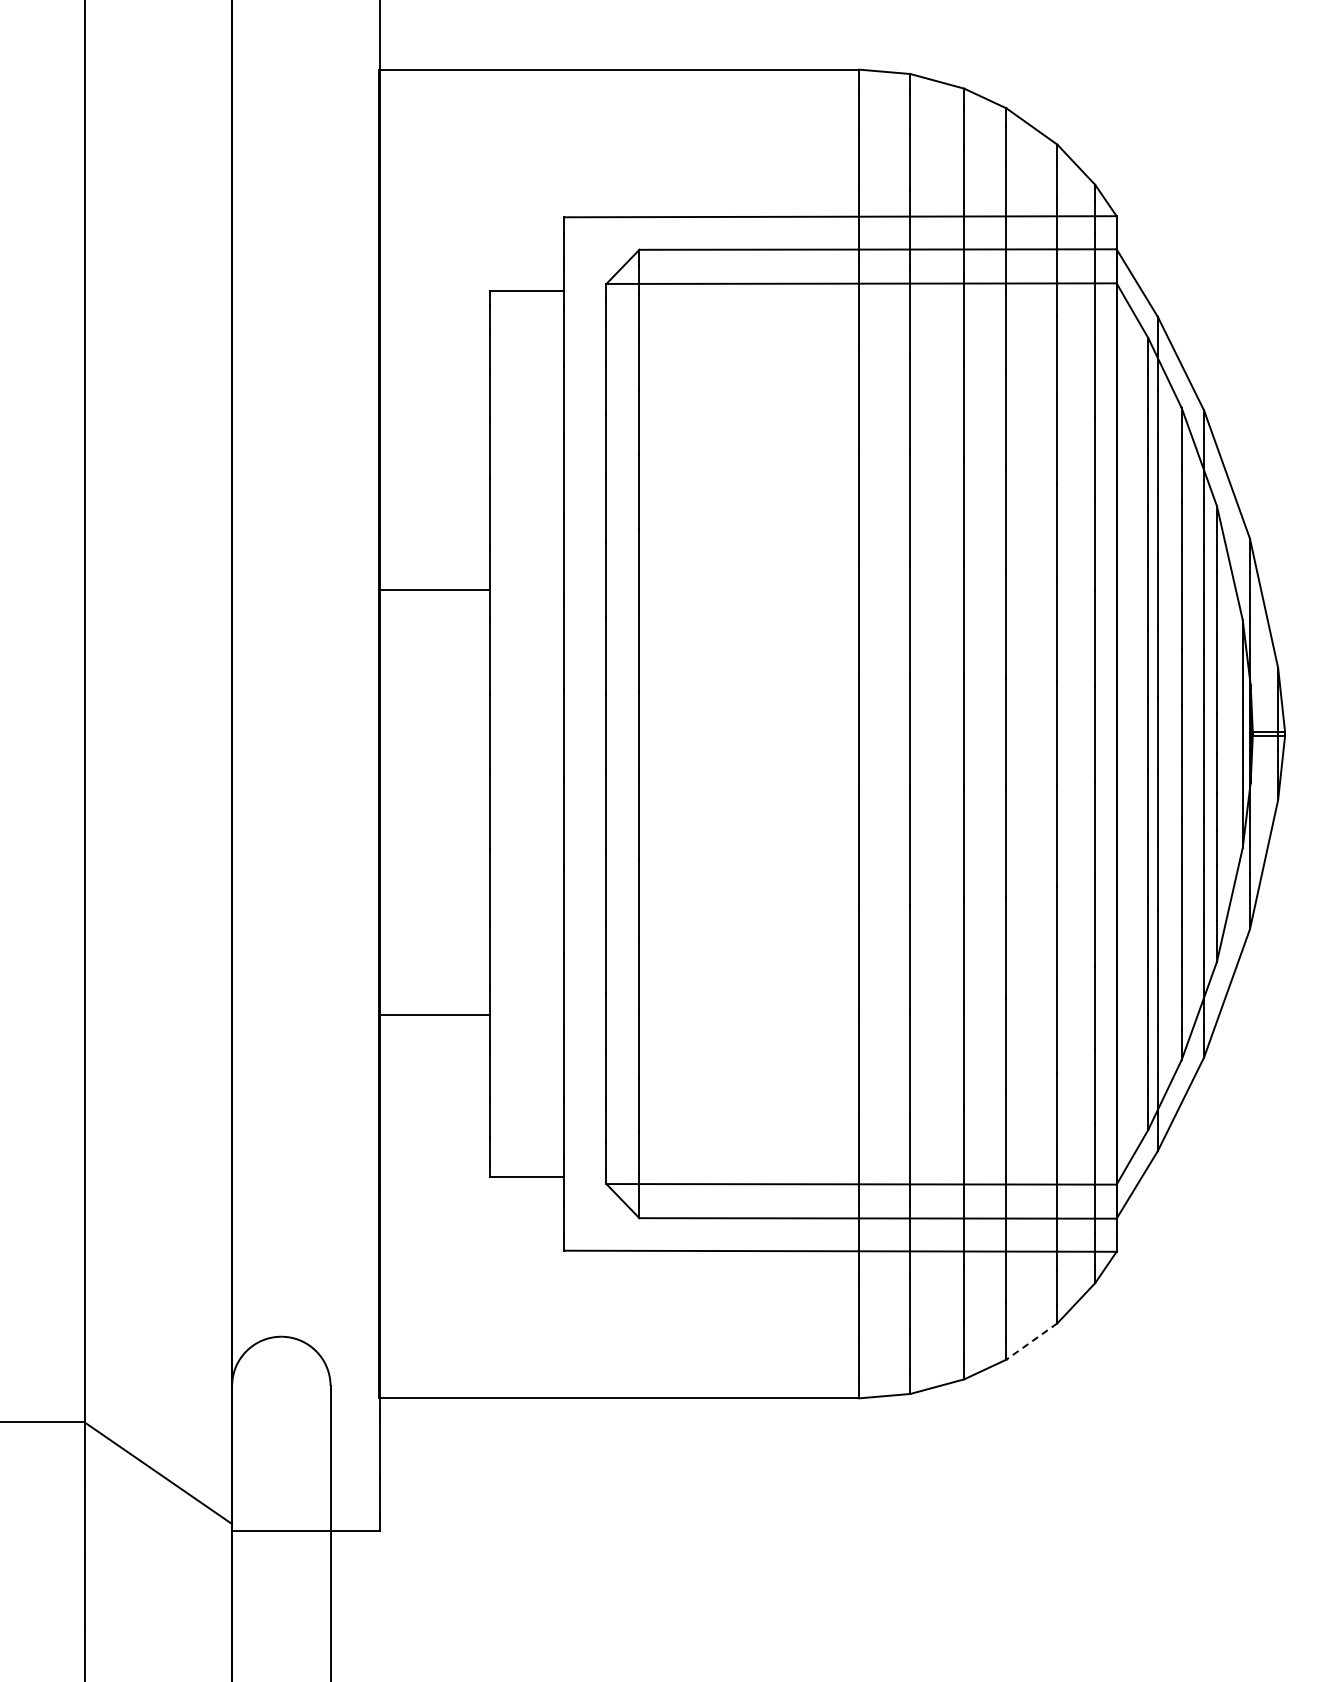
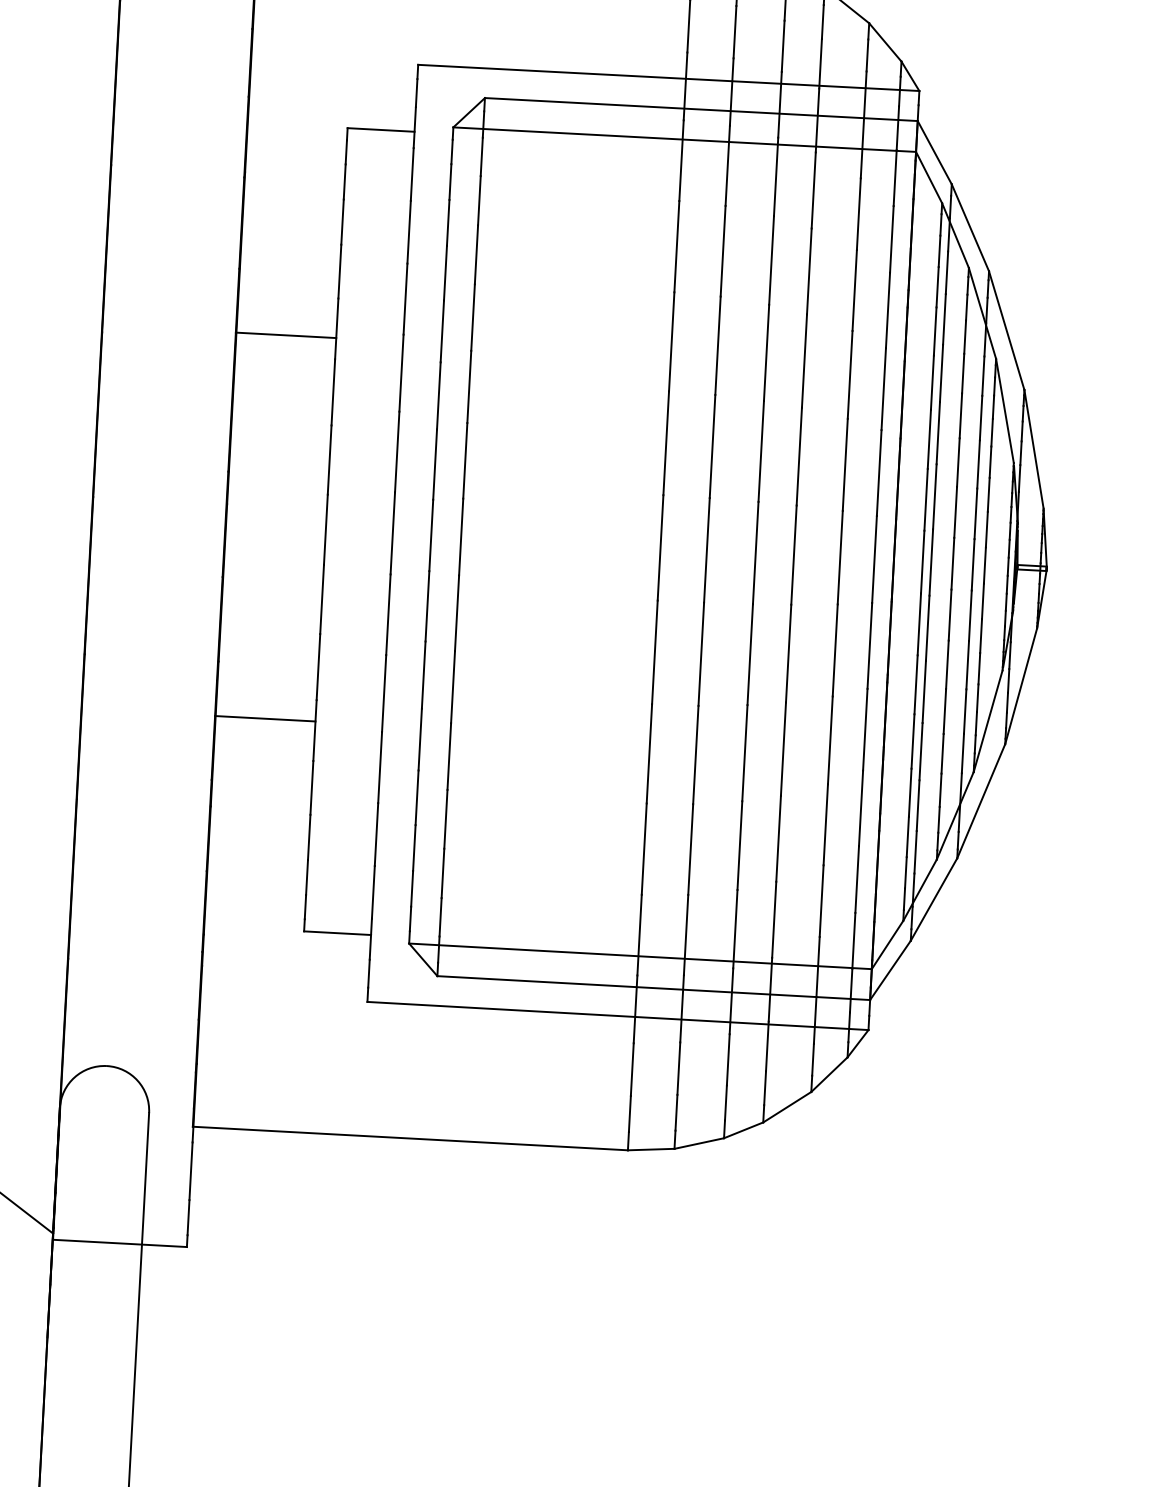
line: (434, 589) -> (285, 335), moved
line: (434, 1015) -> (264, 718), moved
line: (1031, 1341) -> (786, 1107), dashed -> solid

